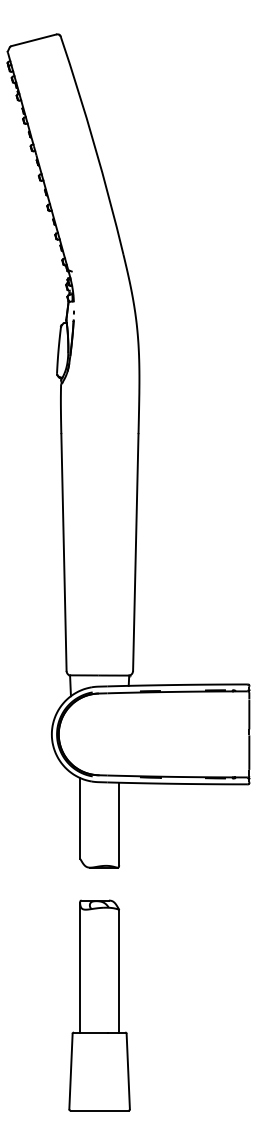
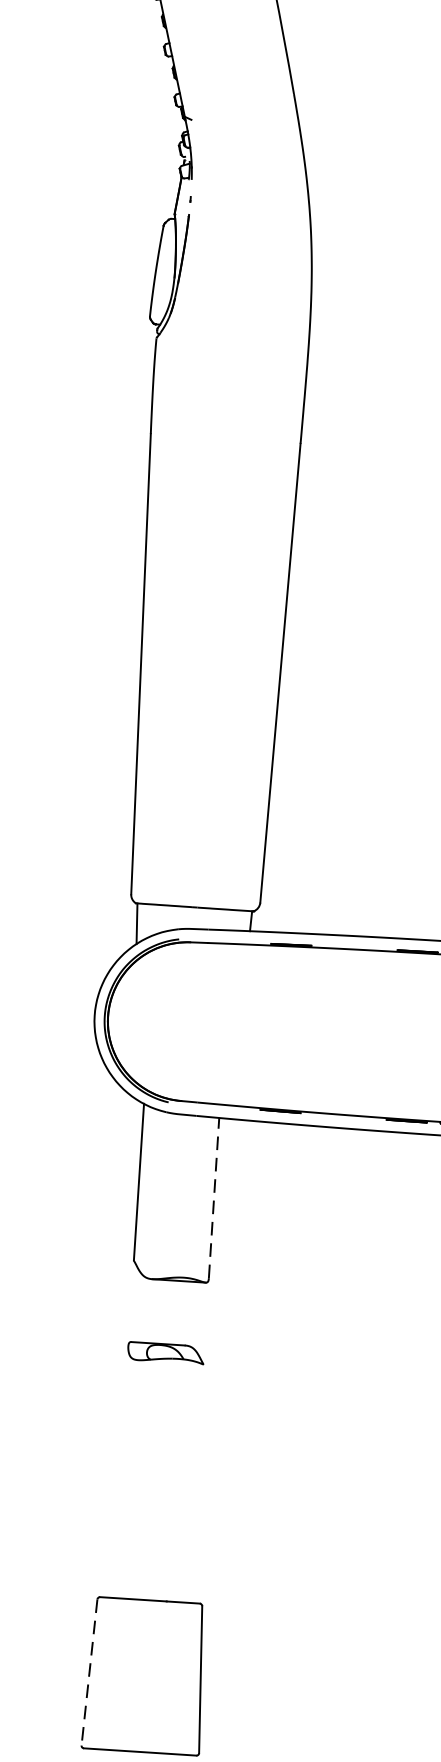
line: (119, 823) -> (214, 1197), solid -> dashed
line: (80, 967) -> (121, 1471), removed
line: (119, 970) -> (196, 1482), removed
line: (70, 1071) -> (88, 1672), solid -> dashed

